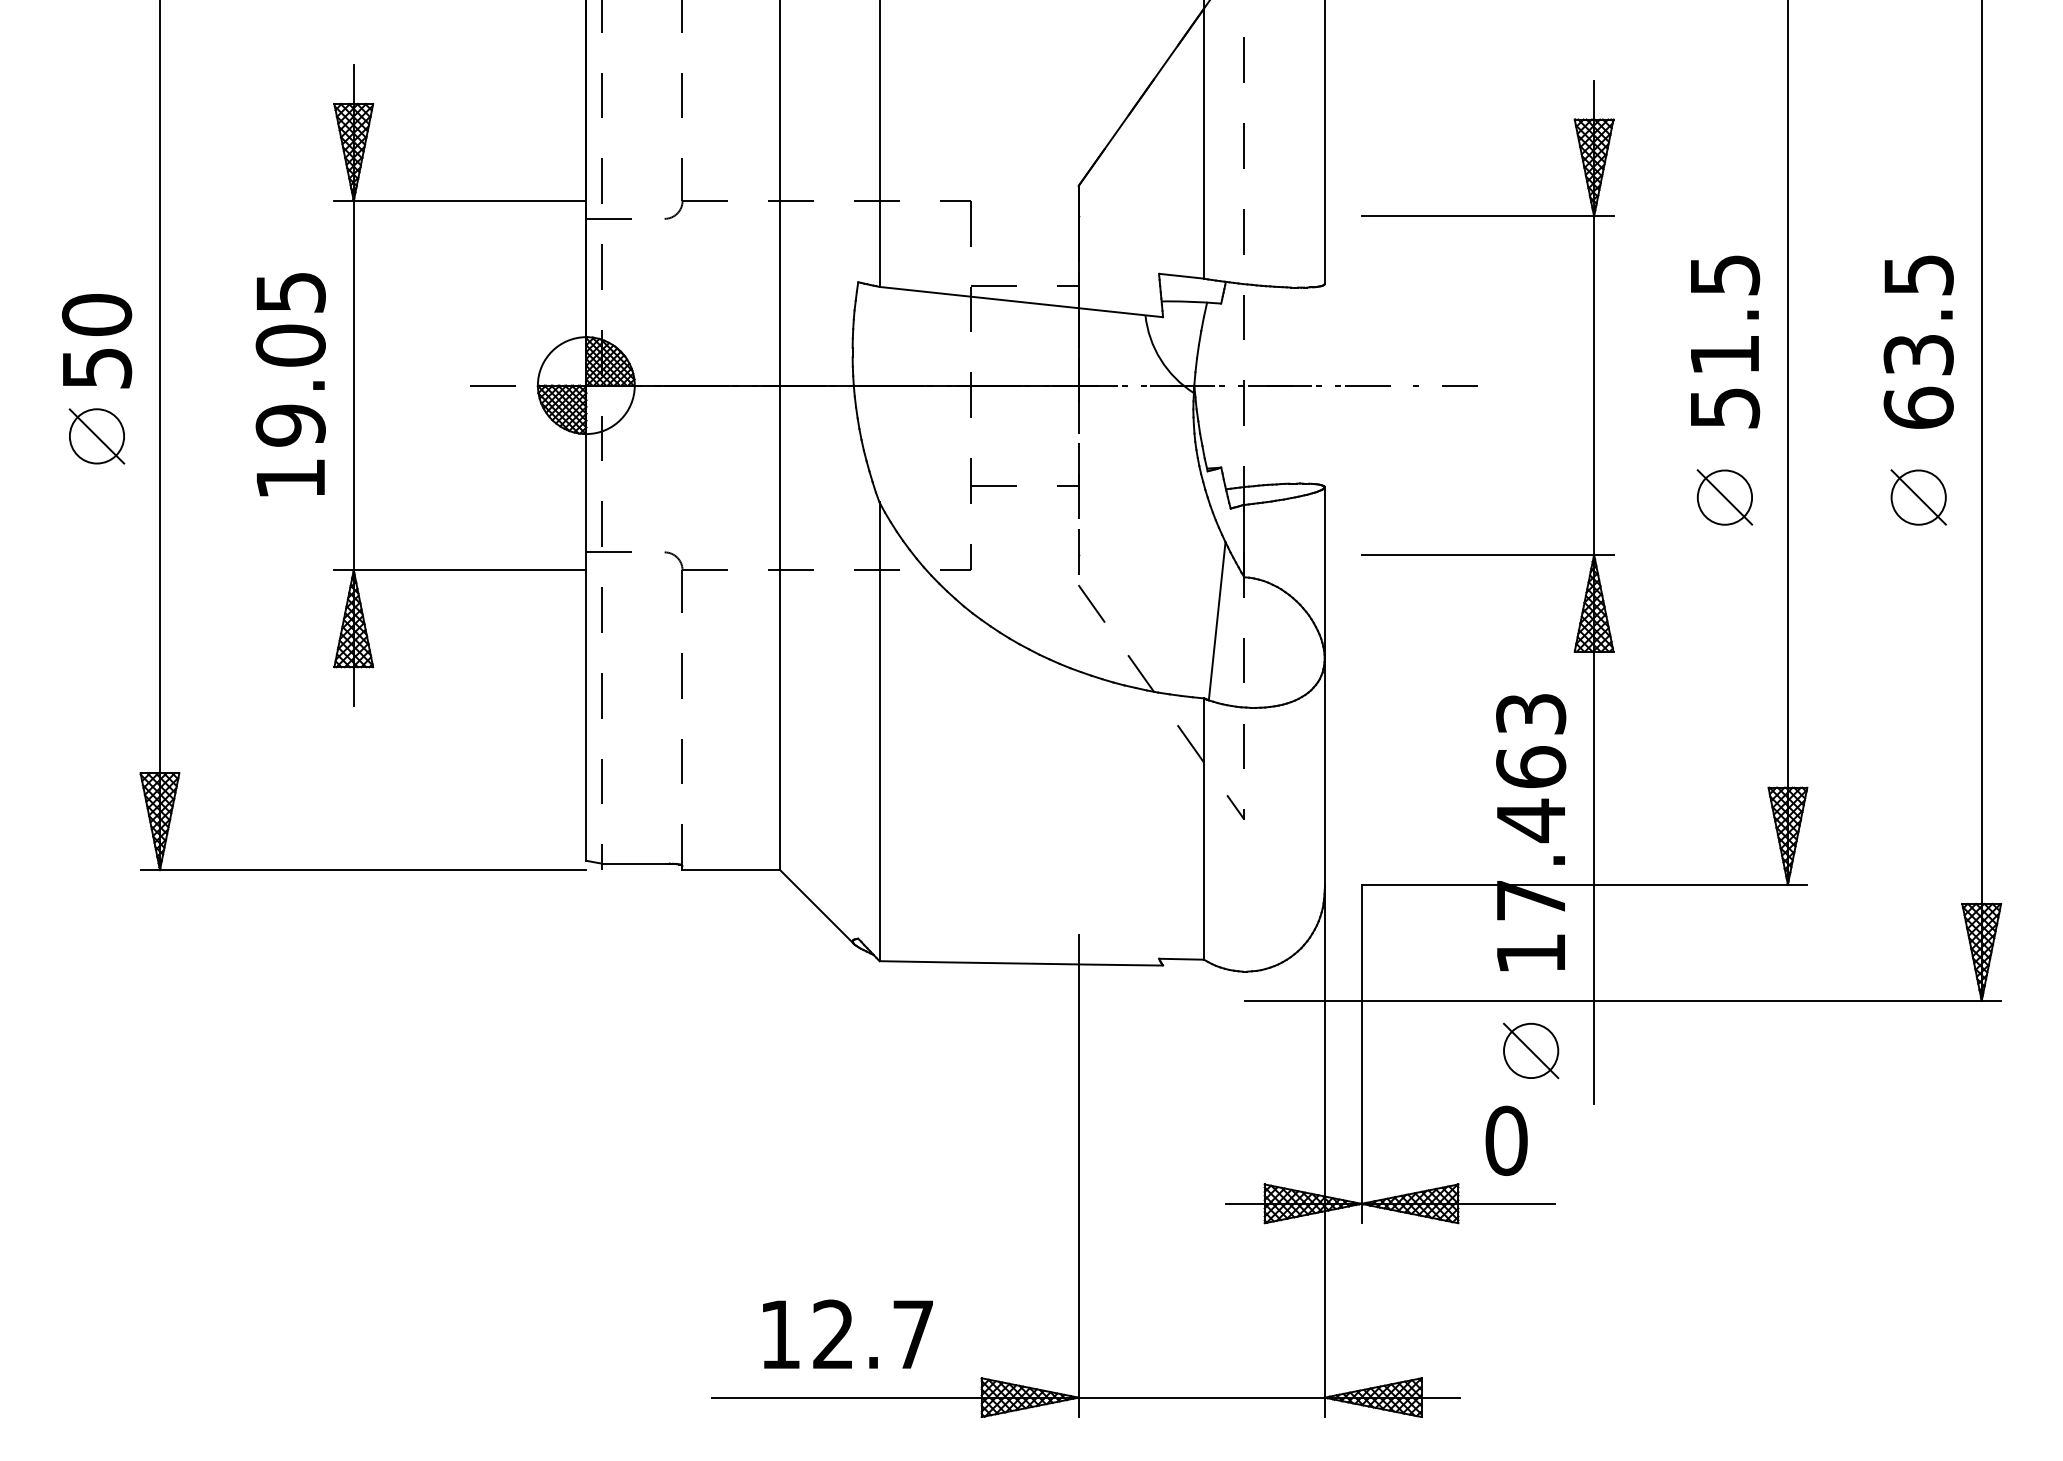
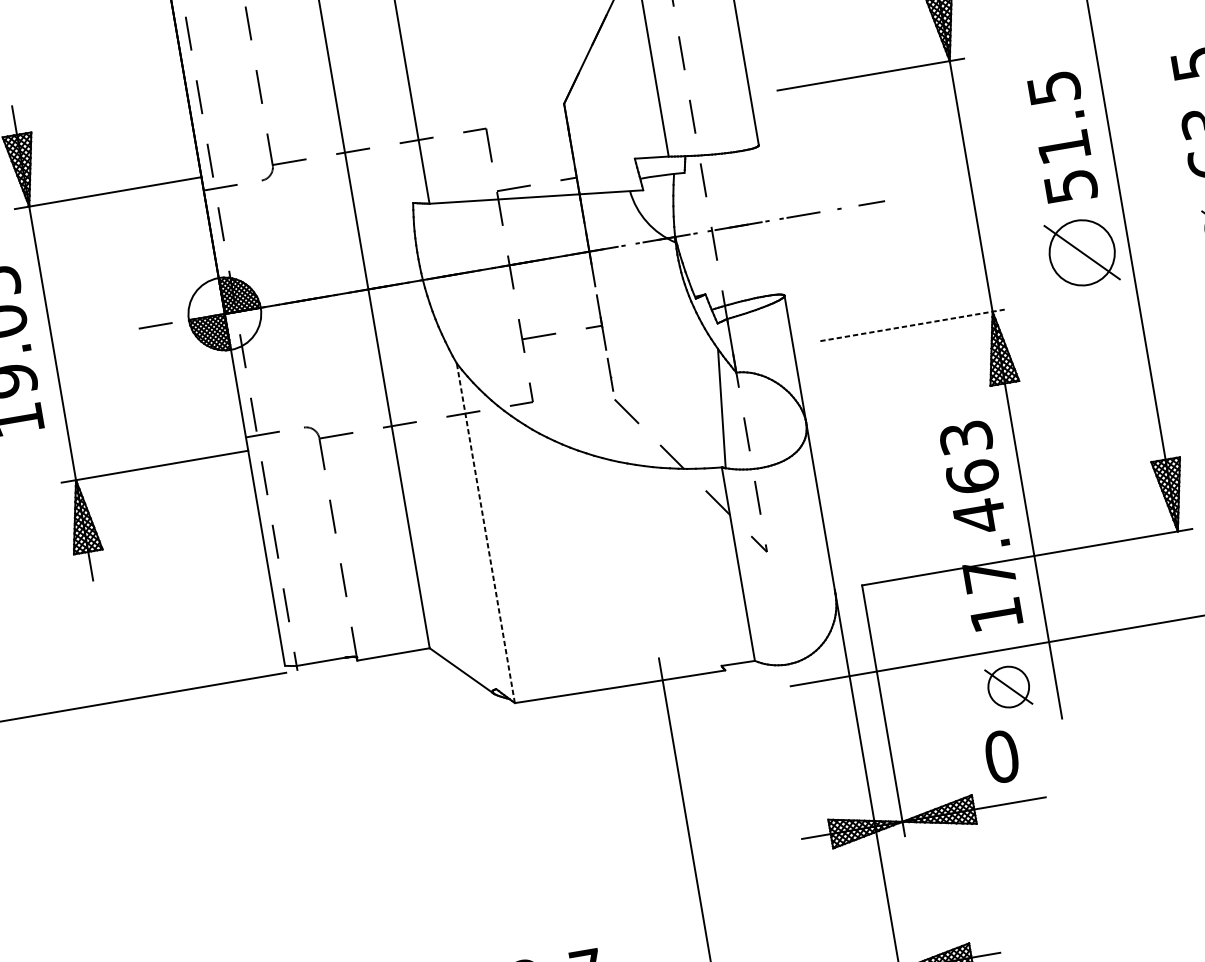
part: (1724, 497) -> (1081, 252), size x1.6
line: (1487, 554) -> (913, 324), solid -> dashed
line: (879, 731) -> (485, 533), solid -> dashed

